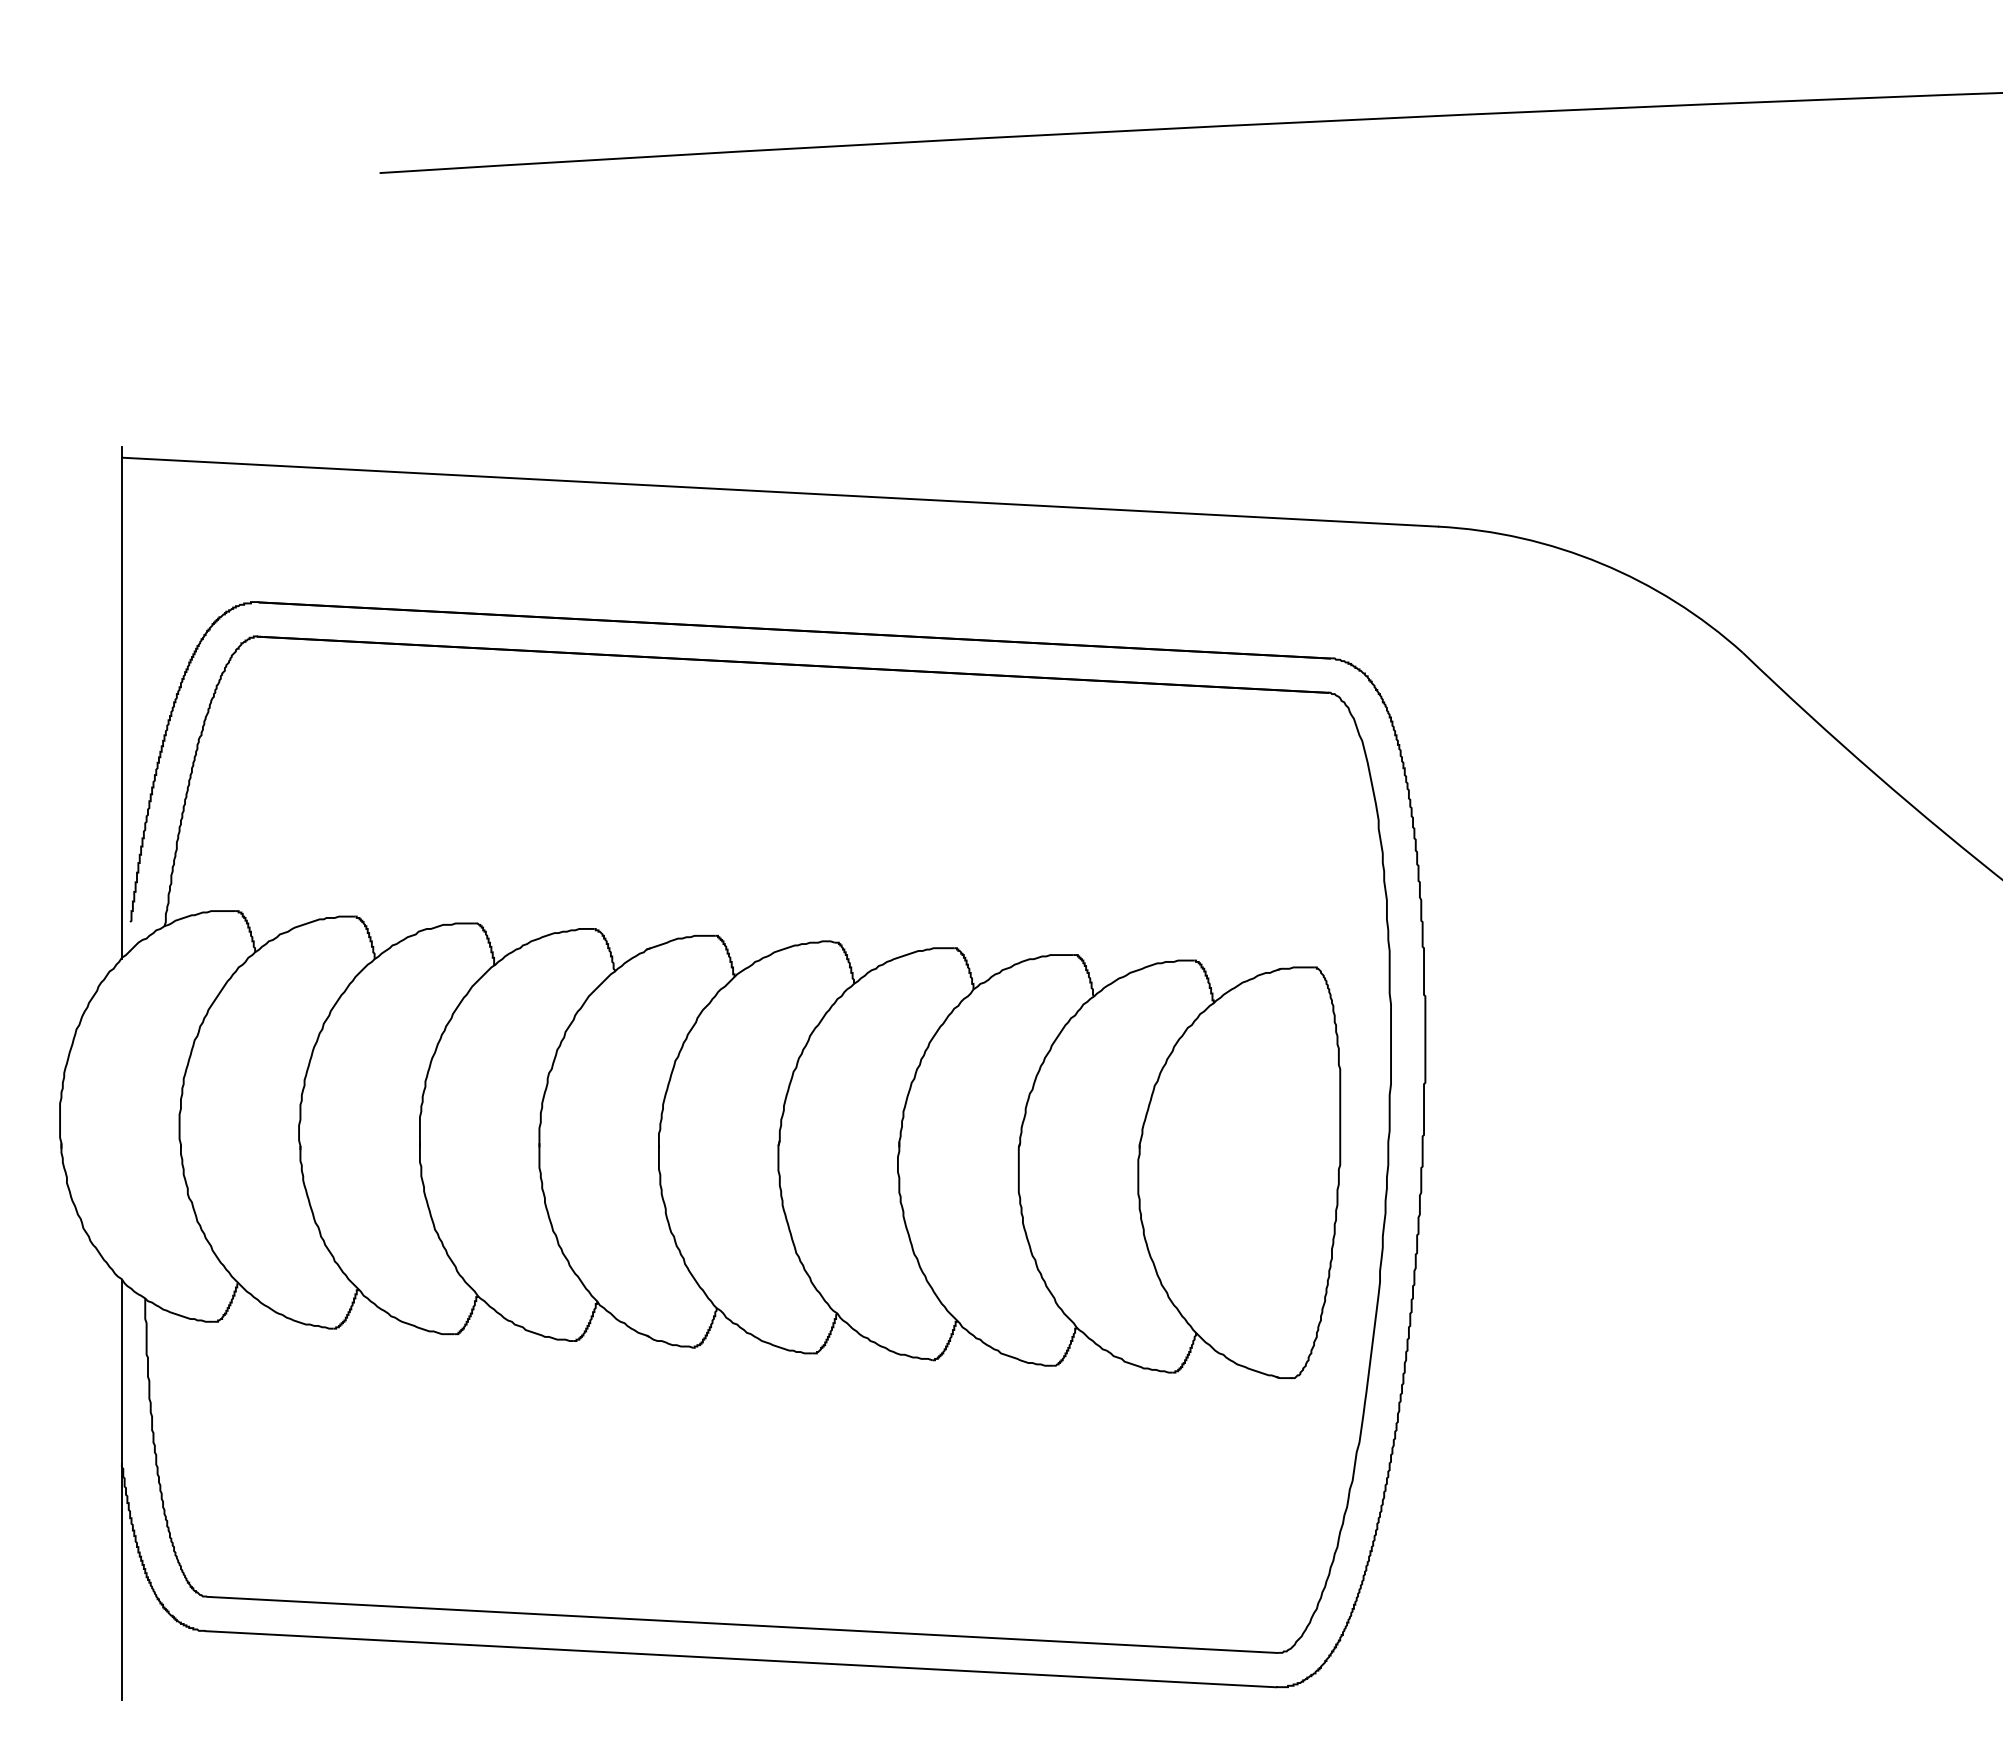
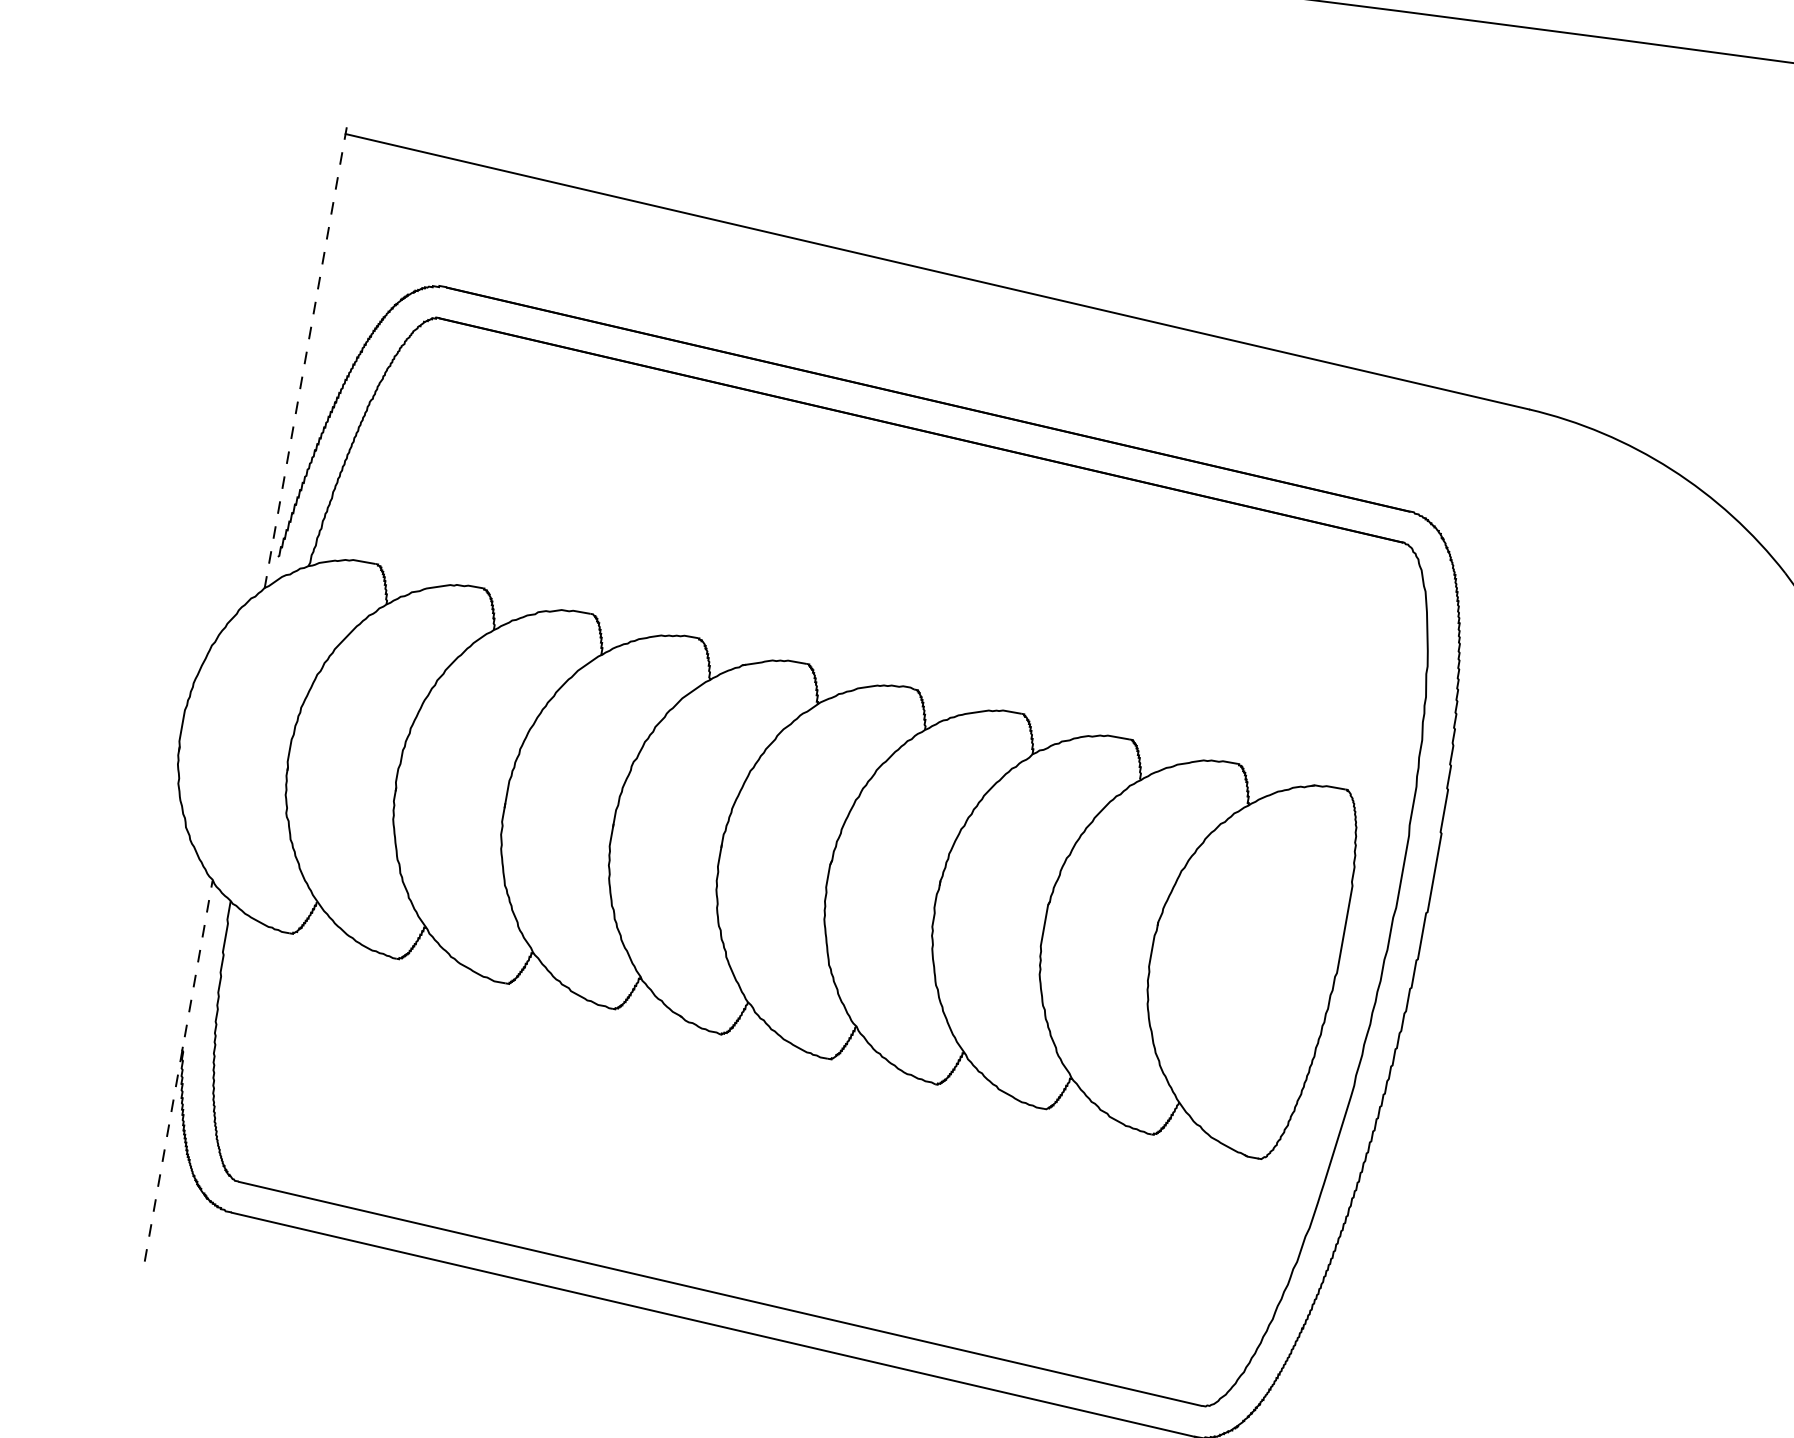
line: (122, 702) -> (306, 356), solid -> dashed
line: (122, 1490) -> (179, 1071), solid -> dashed

